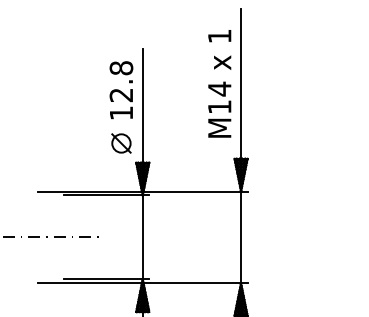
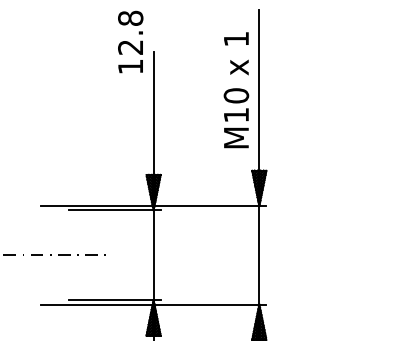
text: (219, 88) -> (236, 95), M14 -> M10
text: (121, 89) -> (130, 41), moved
part: (121, 143) -> (130, 154), removed

